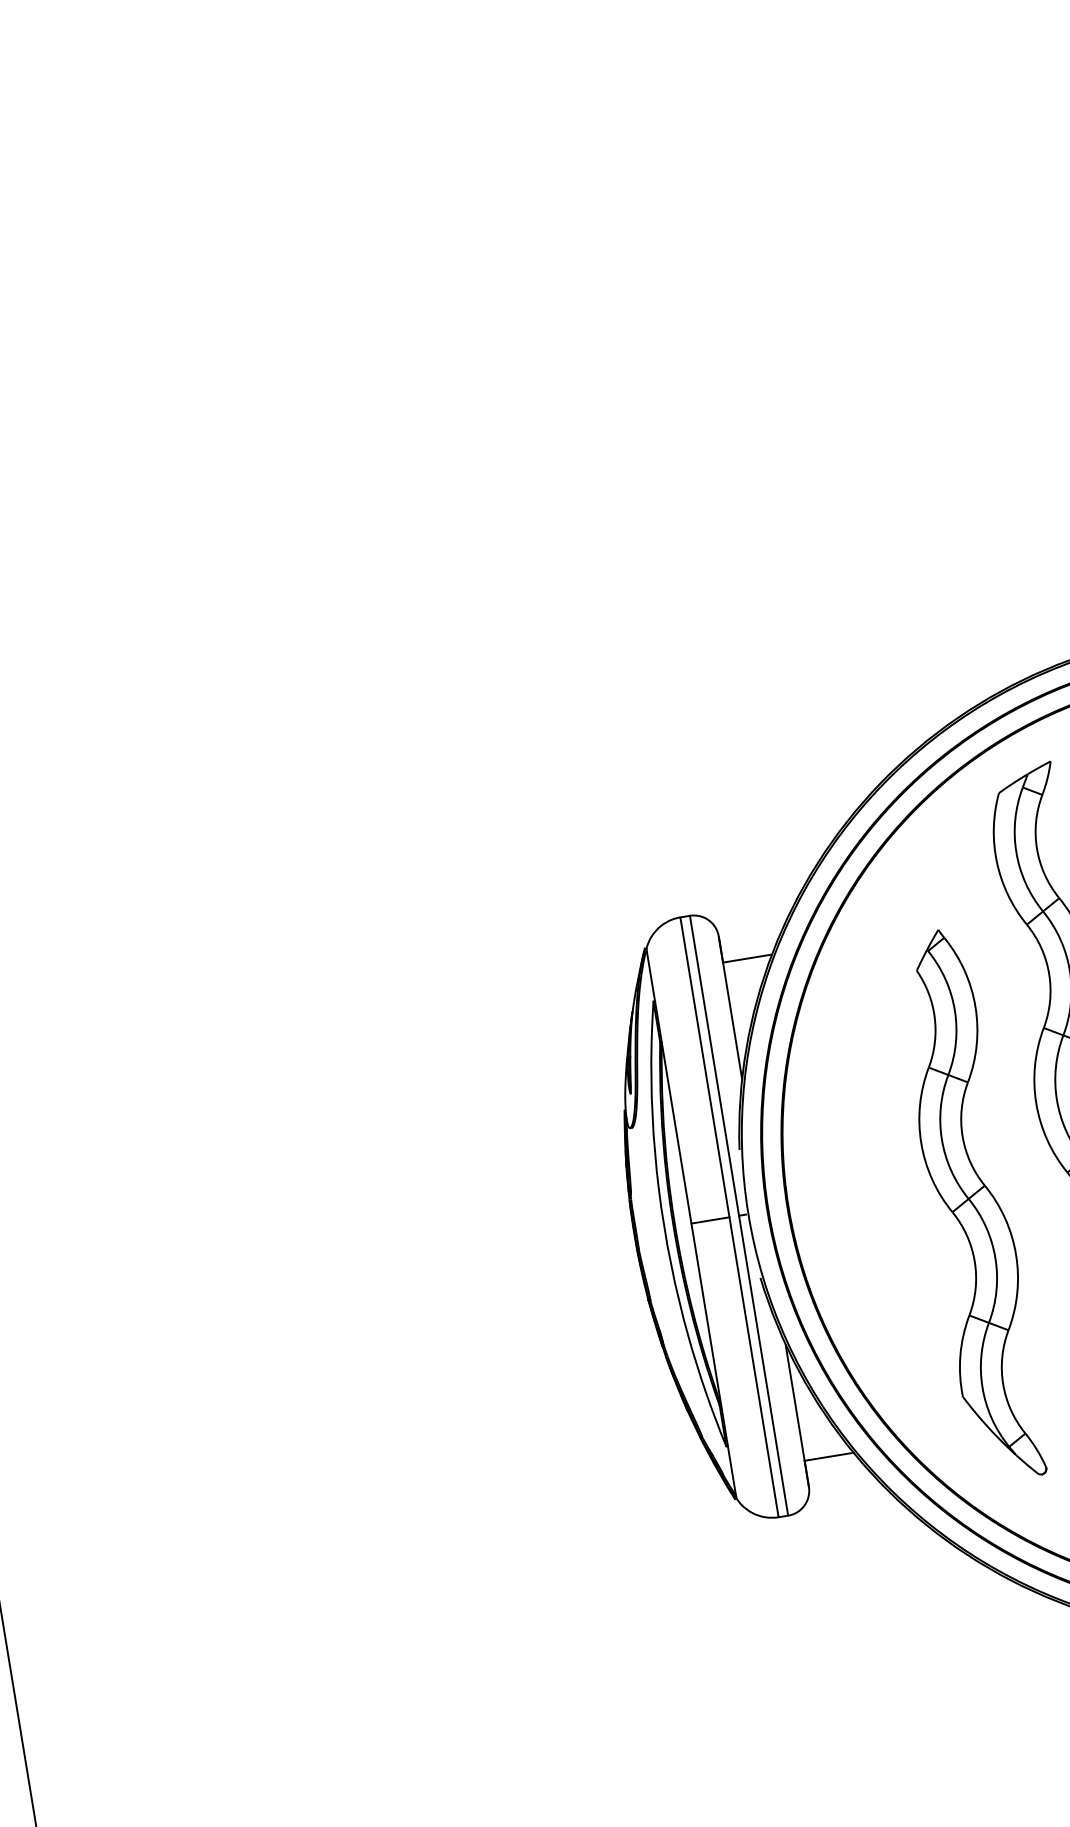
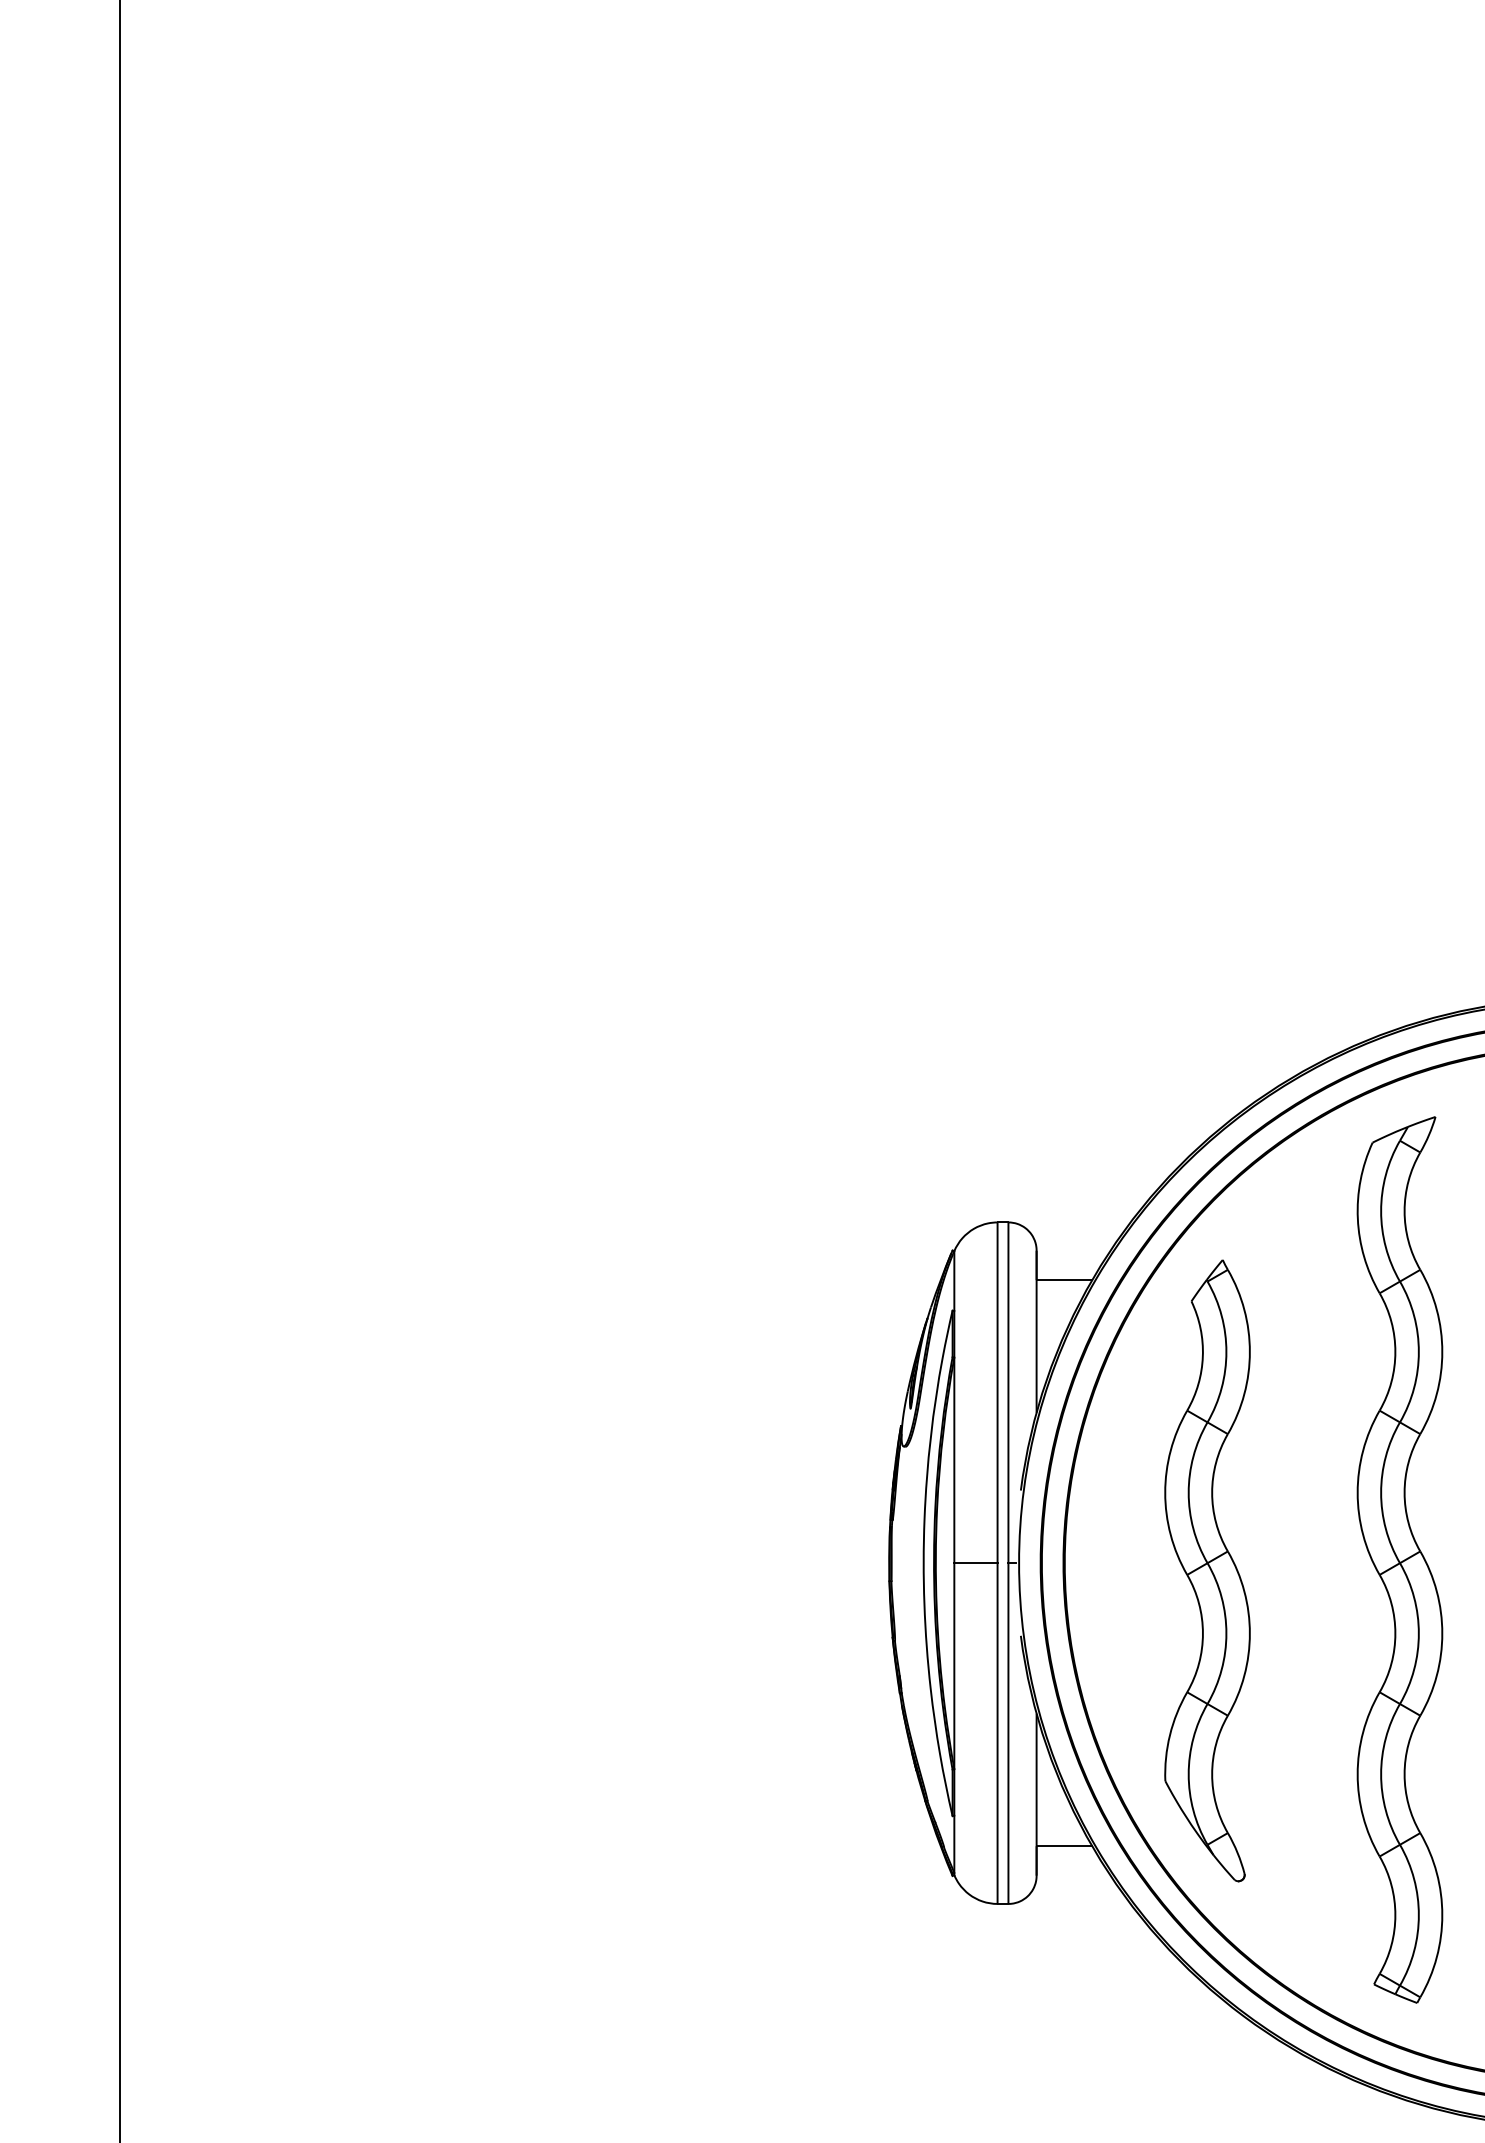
part: (969, 1205) -> (1207, 1570), moved

